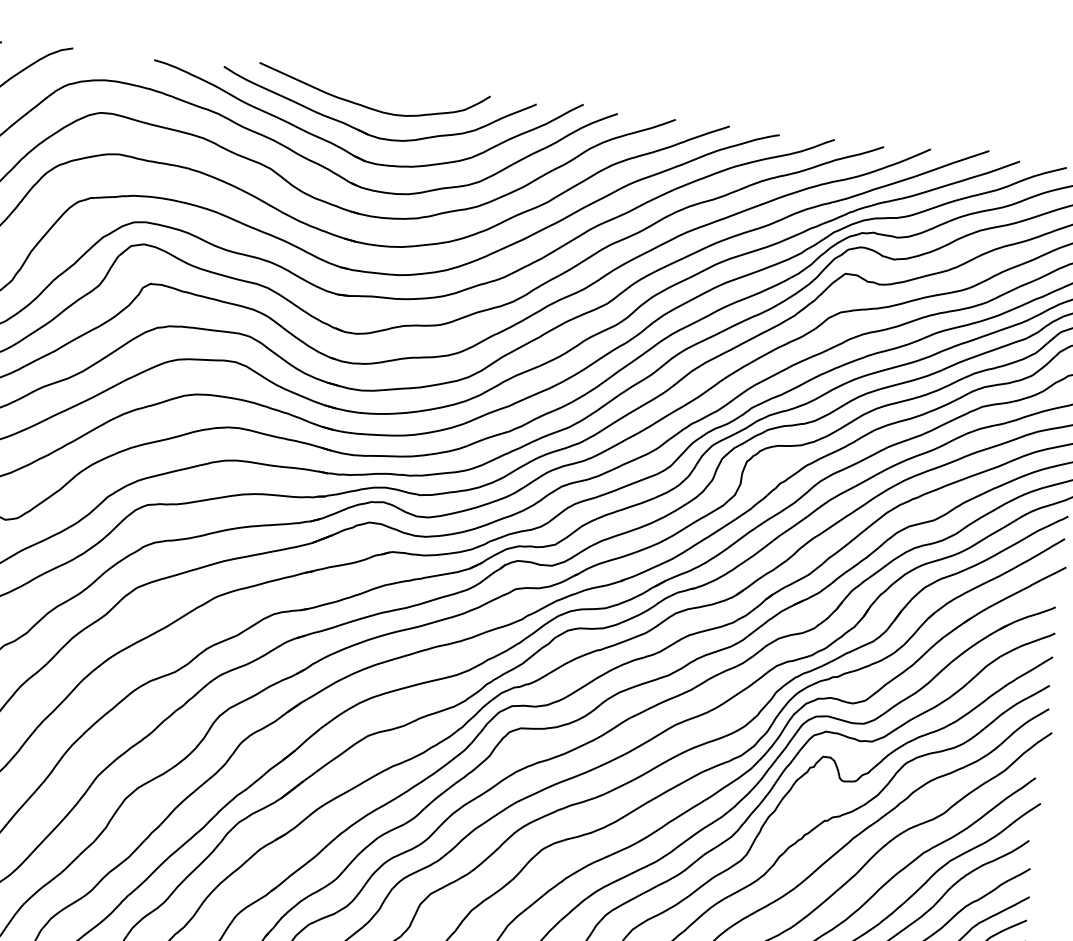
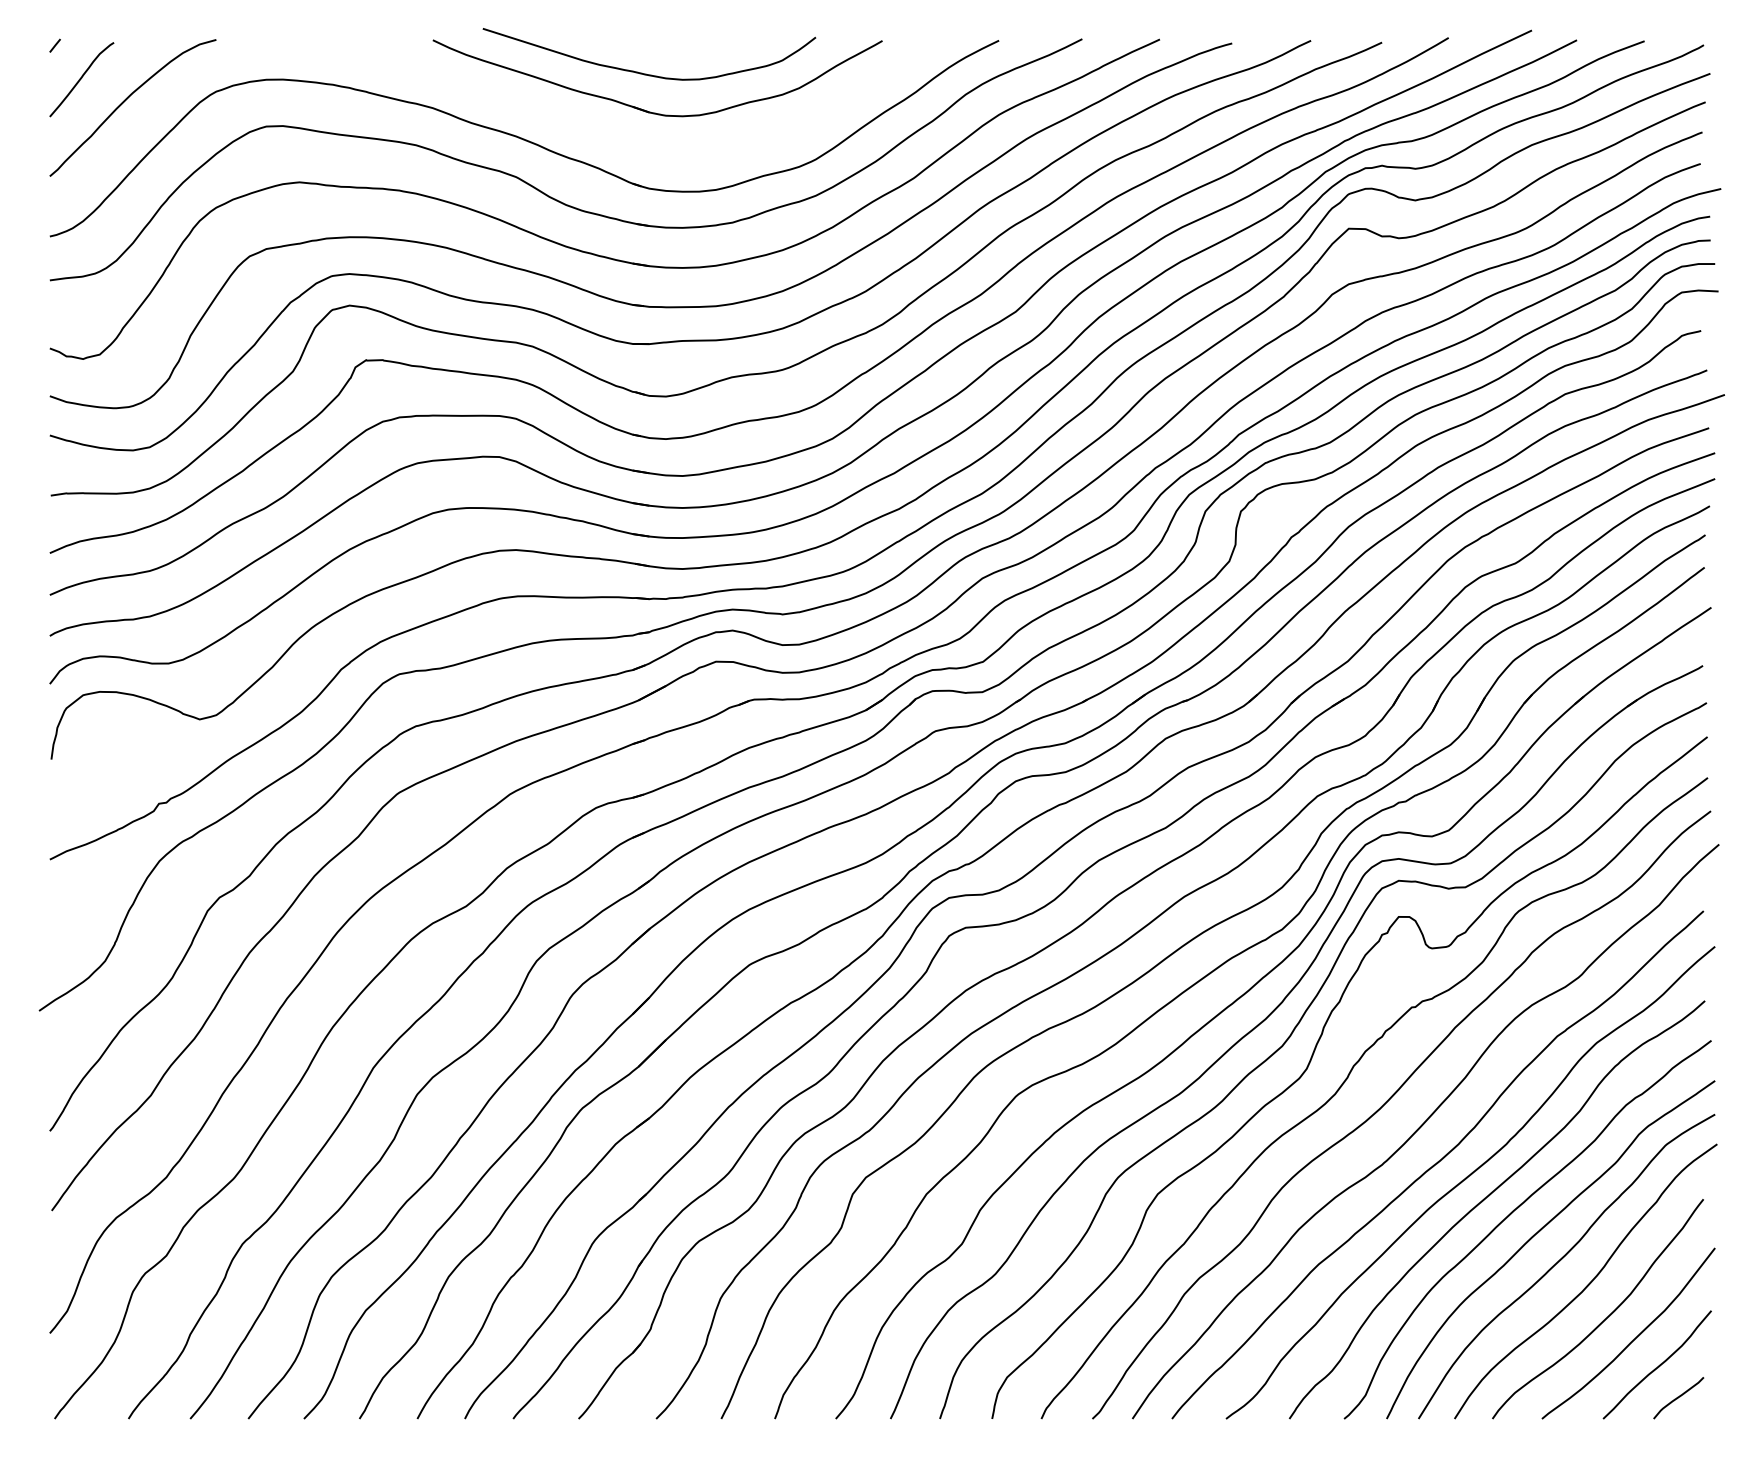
part: (345, 149) -> (619, 137), removed

